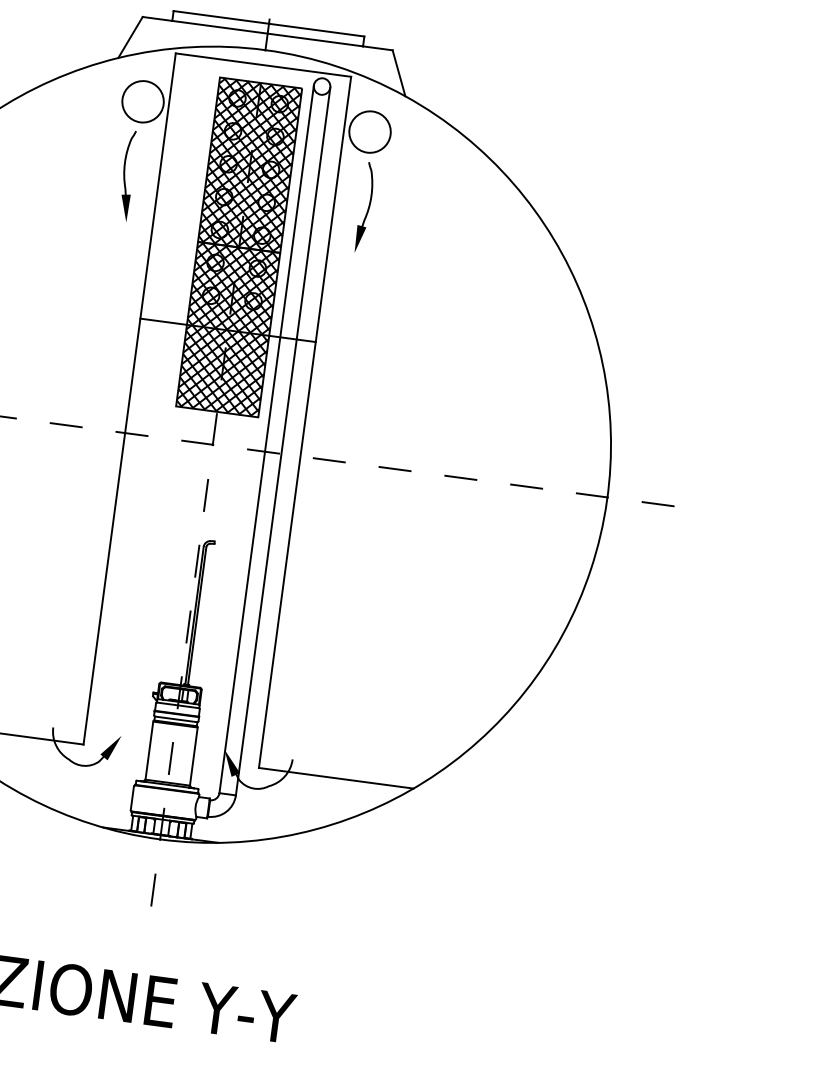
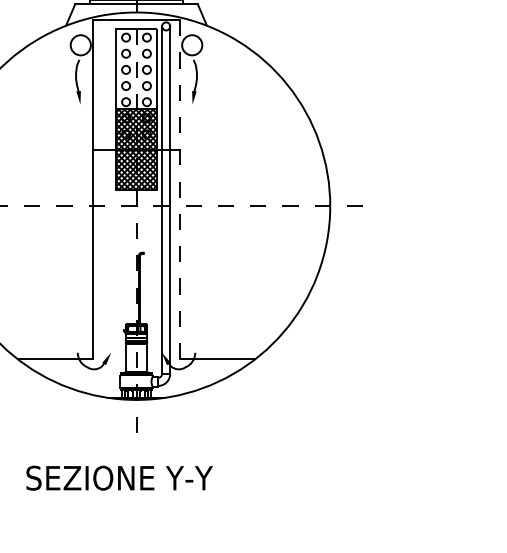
hatch: (250, 164) -> (136, 68), removed
line: (304, 422) -> (179, 189), solid -> dashed

